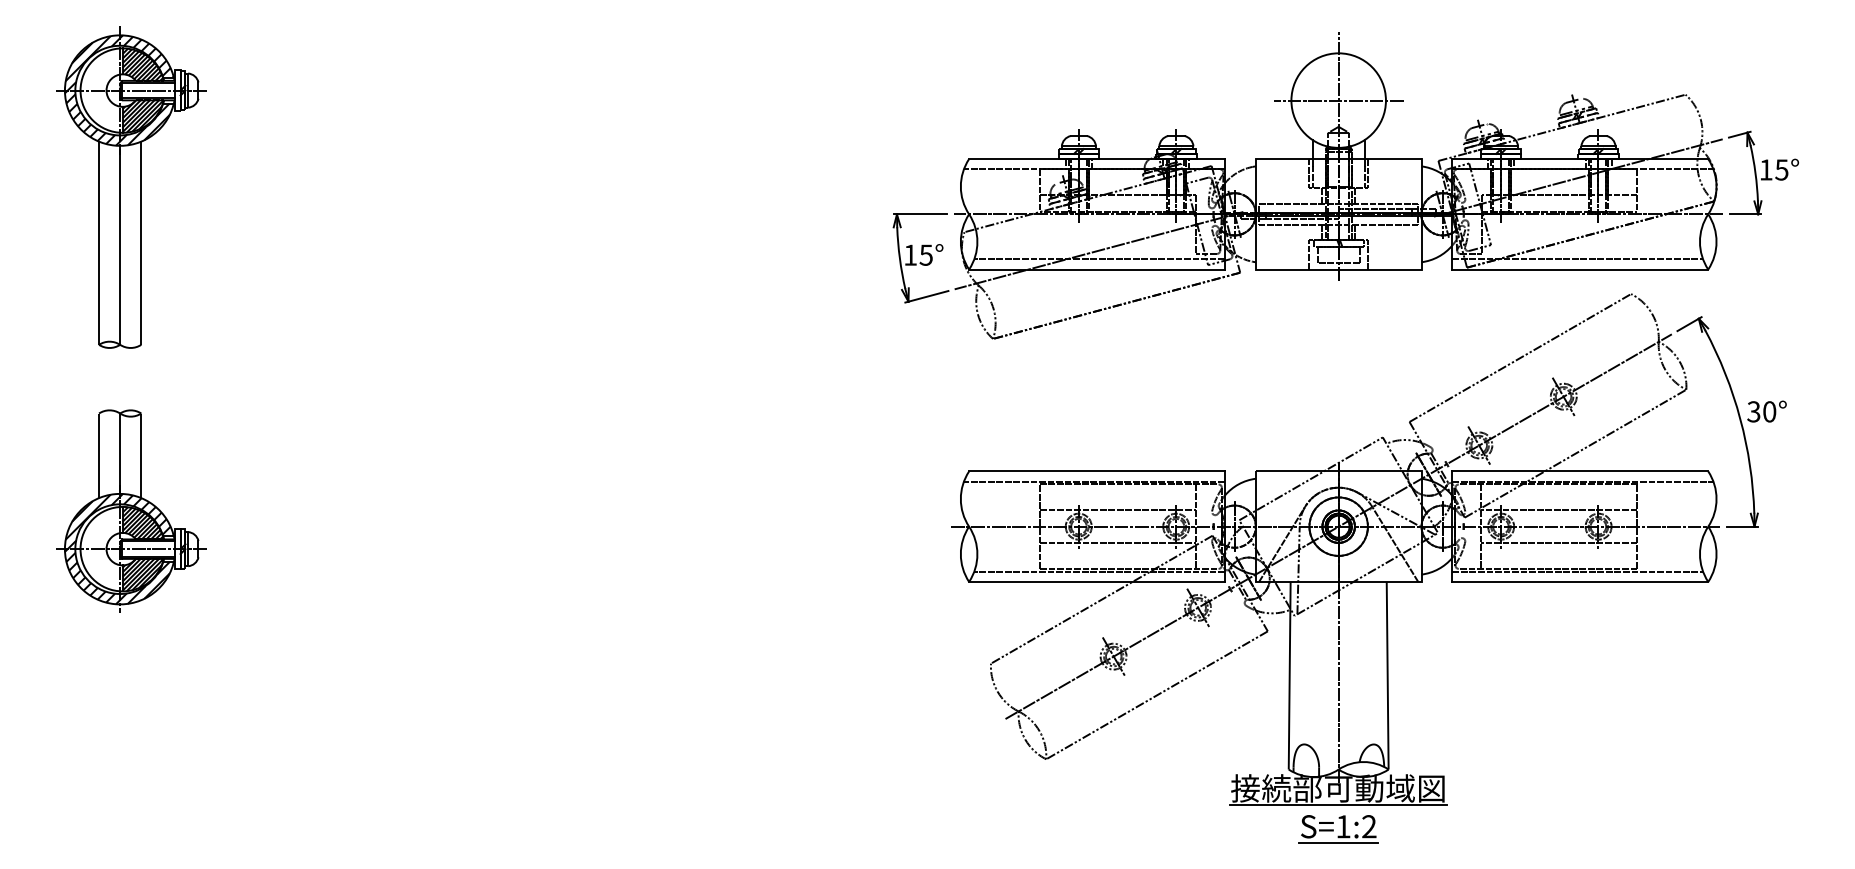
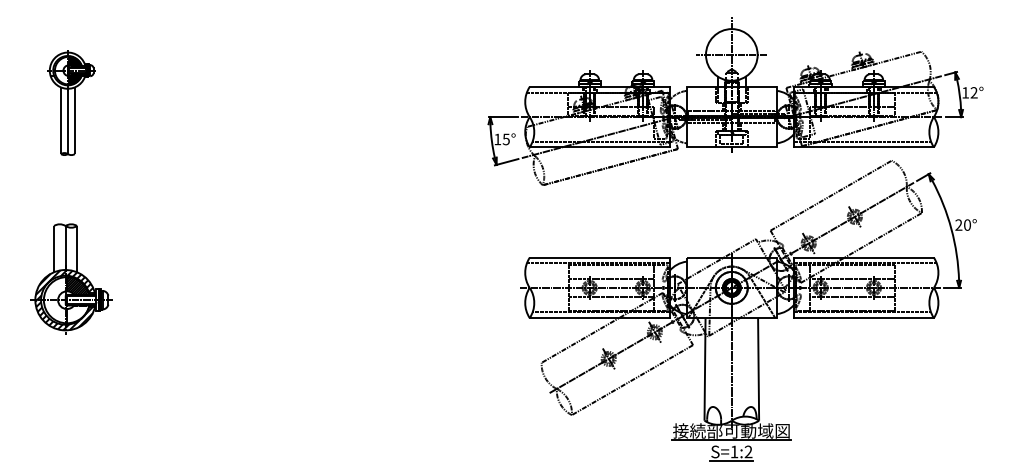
text: (1780, 169) -> (973, 92), 15° -> 12°
part: (131, 187) -> (71, 102), size x0.6
text: (1753, 412) -> (958, 225), 30° -> 20°
hatch: (143, 575) -> (78, 314), removed

